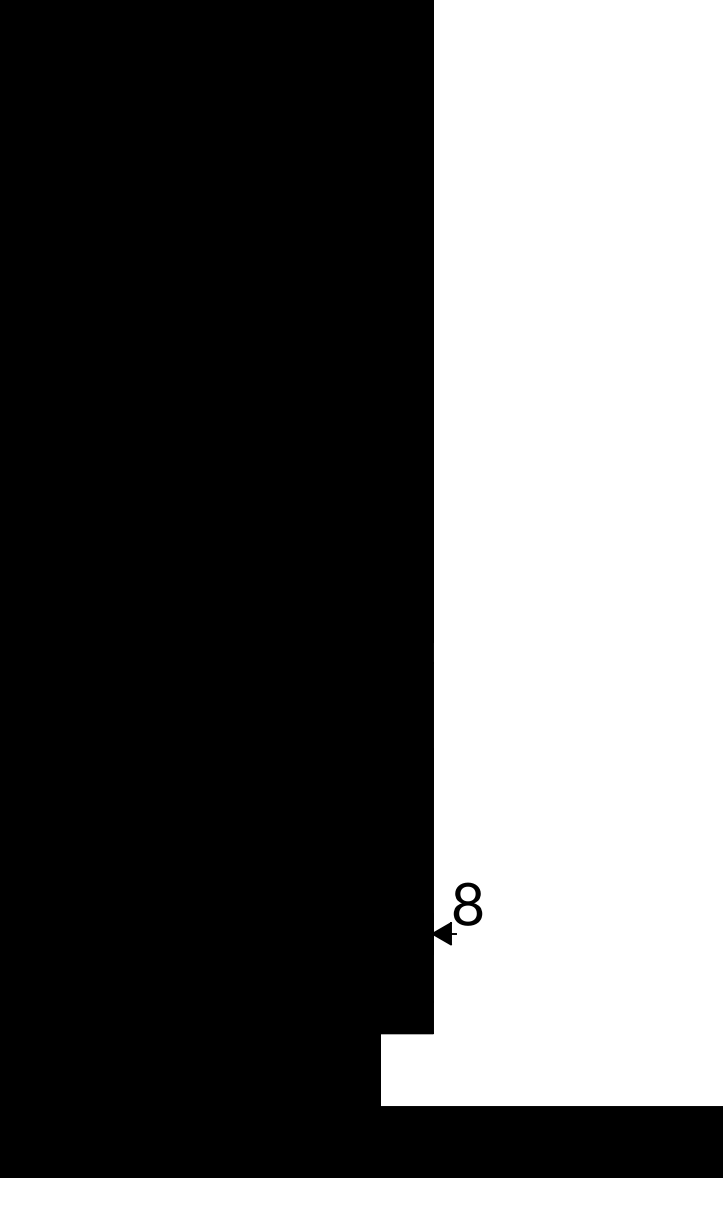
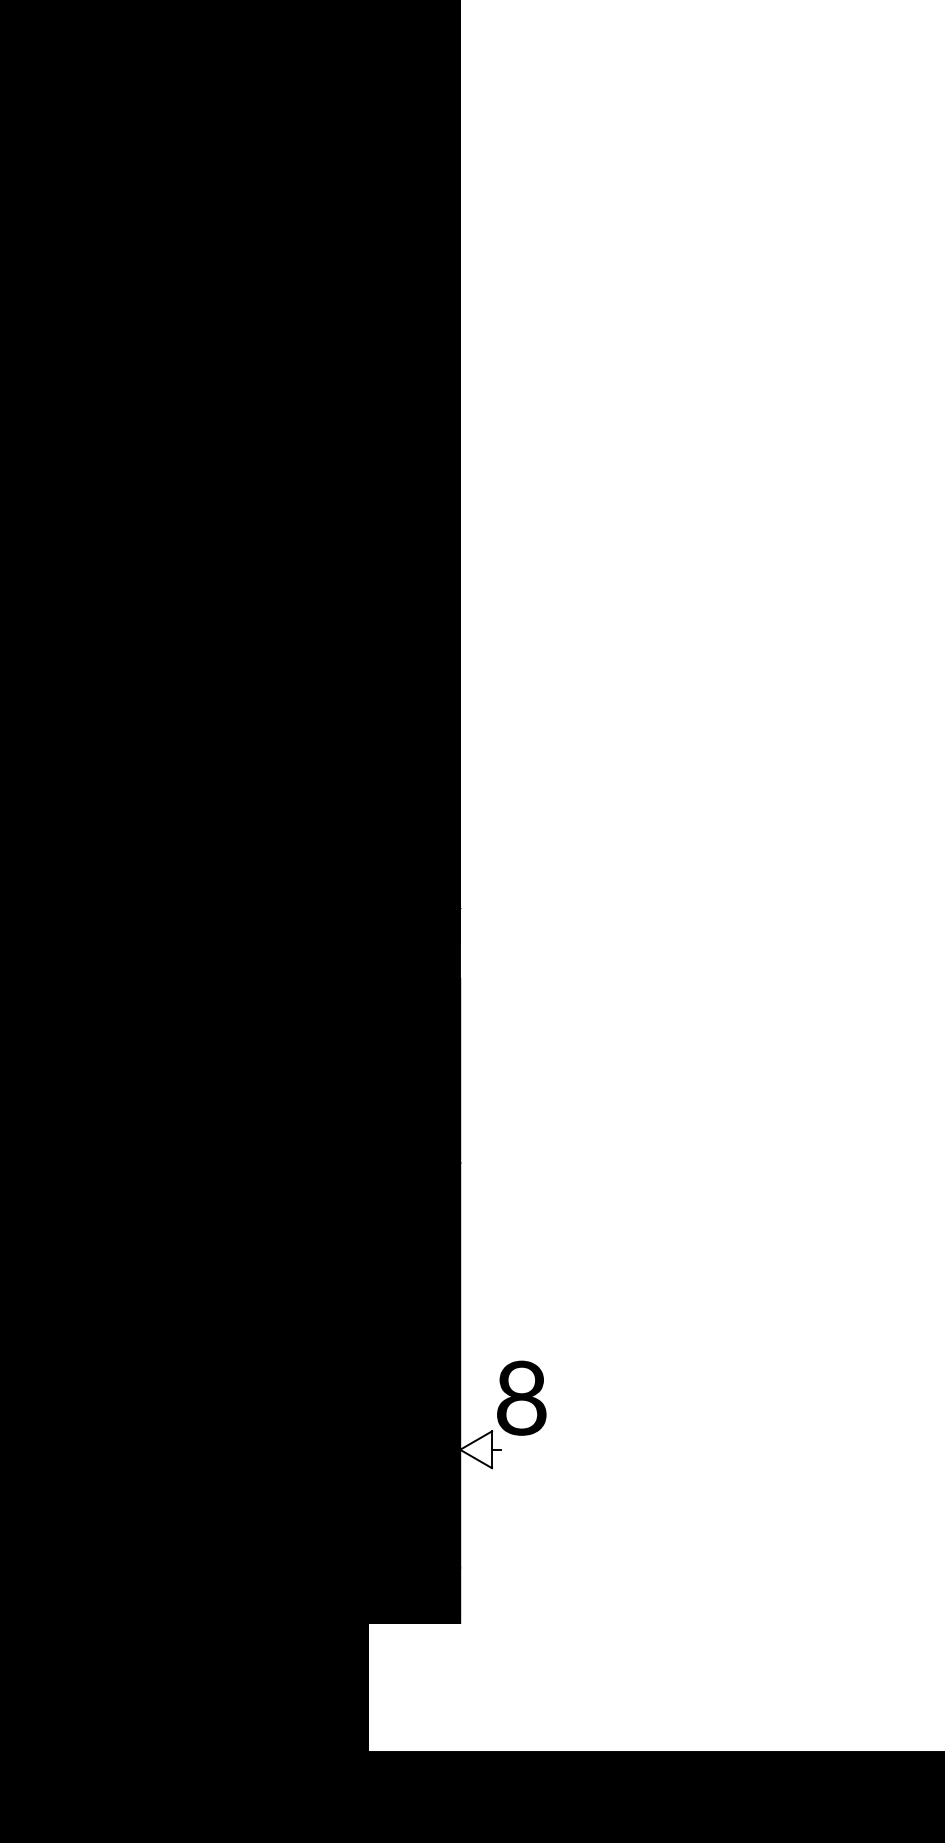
fill: (441, 933) -> (475, 1449), removed

